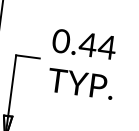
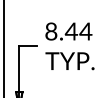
text: (61, 42) -> (51, 32), 0.44 -> 8.44

